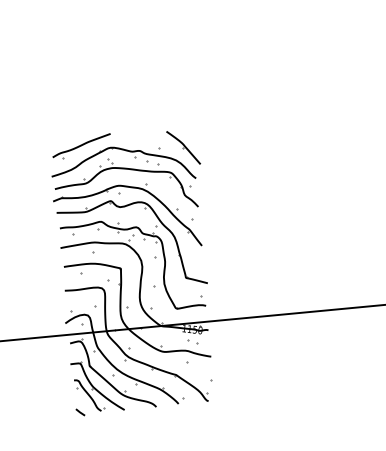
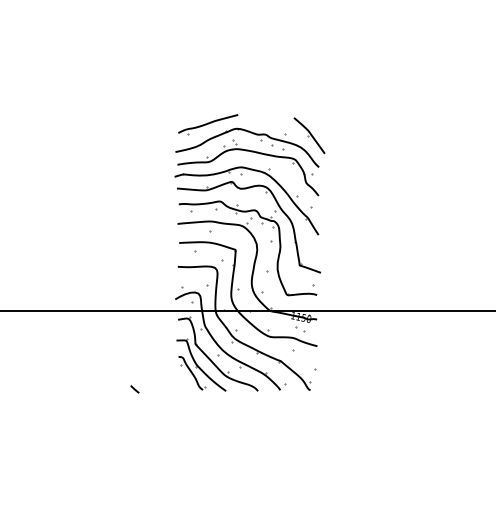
line: (80, 412) -> (134, 389), moved

